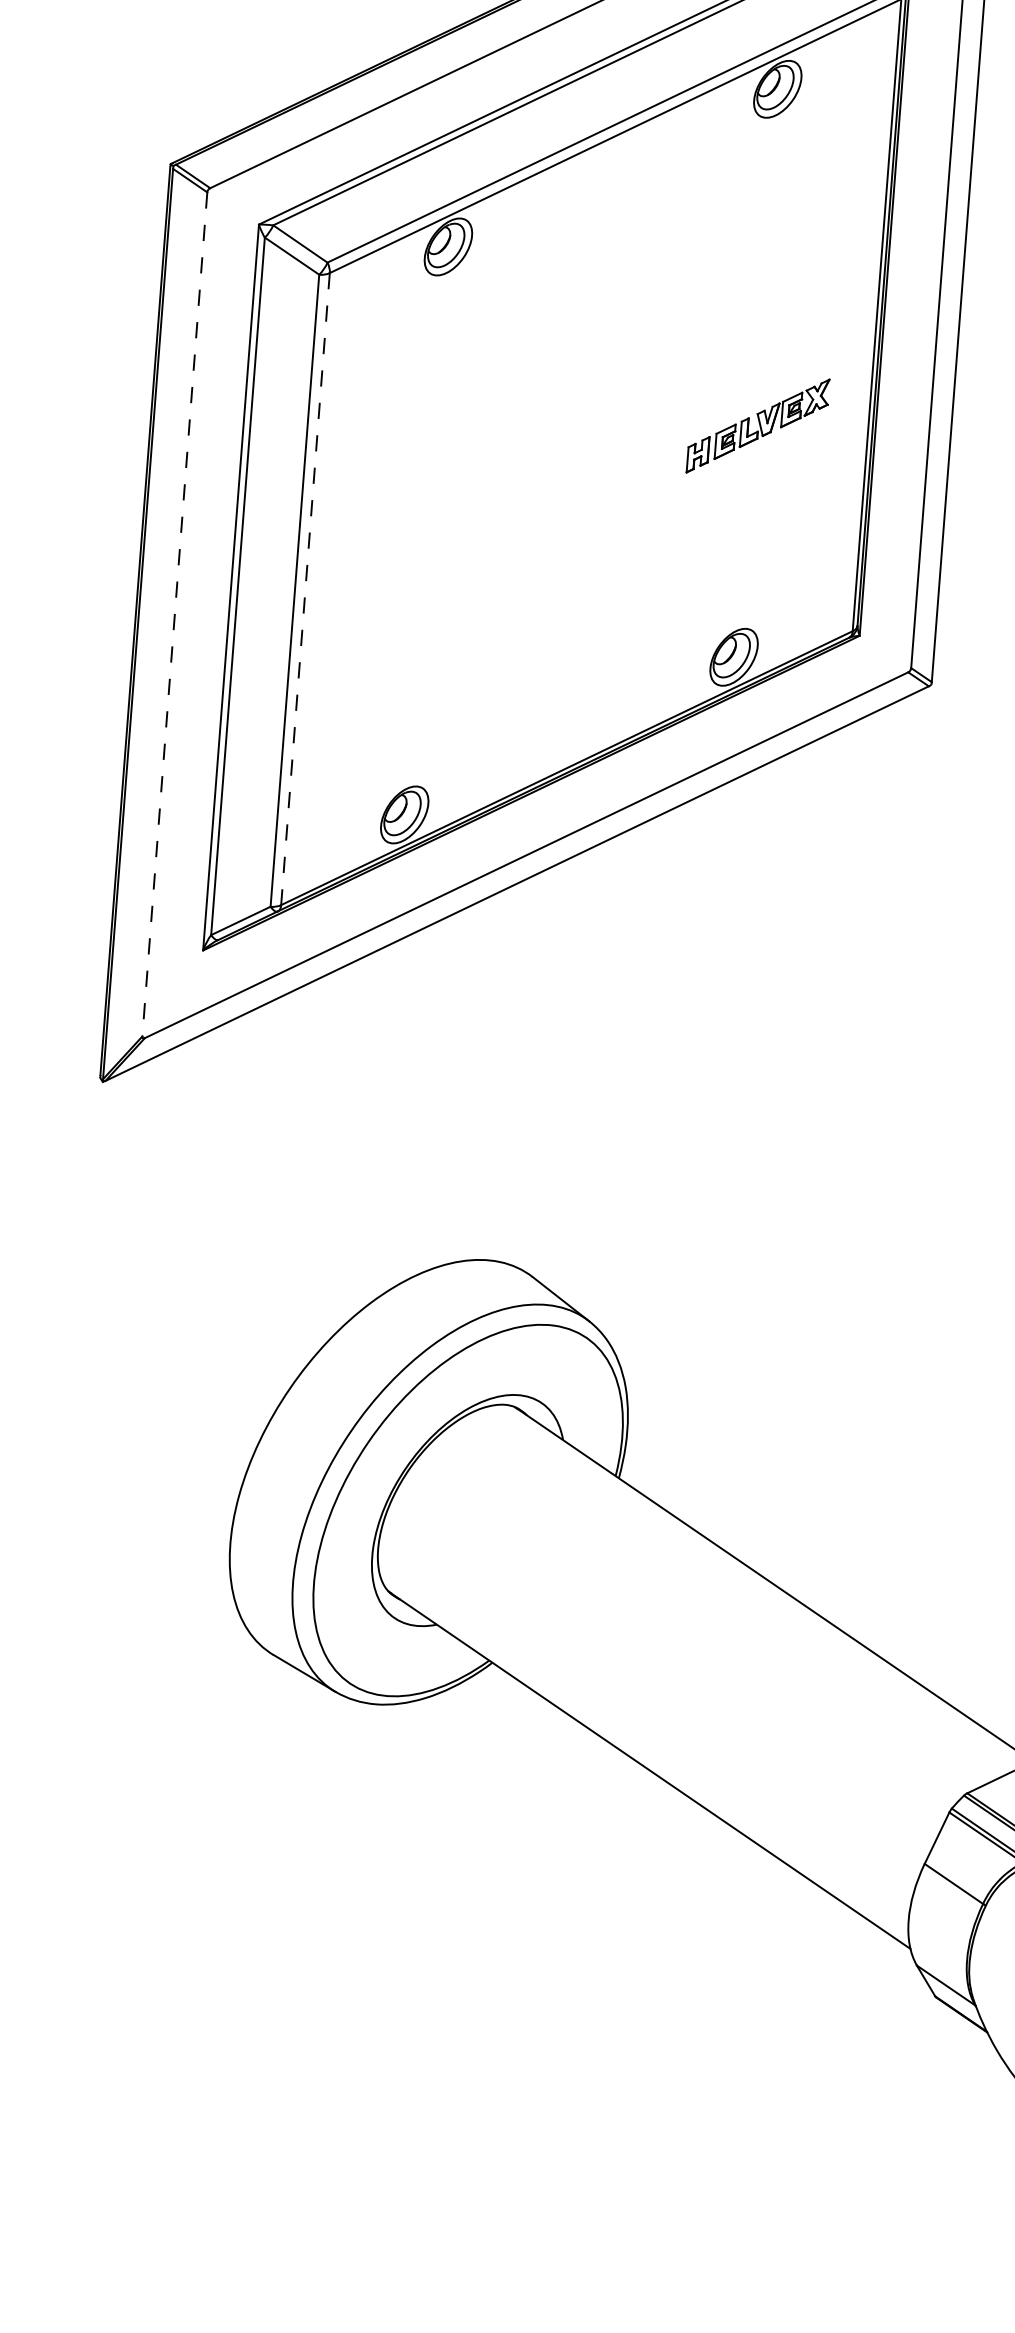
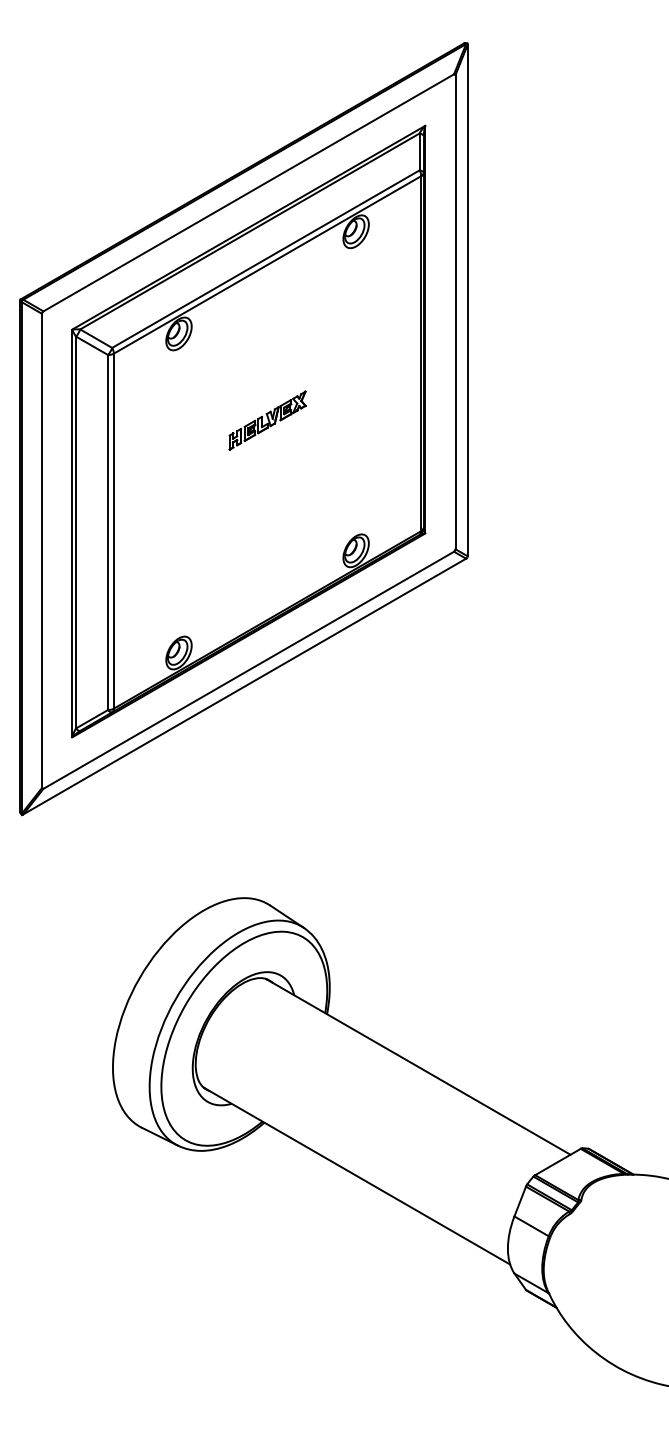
part: (757, 425) -> (267, 420), moved
line: (304, 589) -> (113, 531), dashed -> solid
line: (175, 615) -> (42, 551), dashed -> solid

